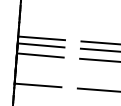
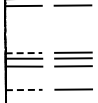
line: (42, 38) -> (24, 53), solid -> dashed
line: (38, 86) -> (24, 90), solid -> dashed

